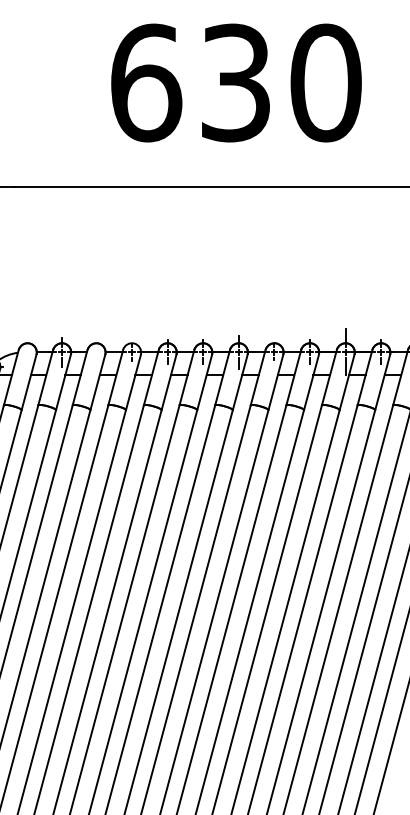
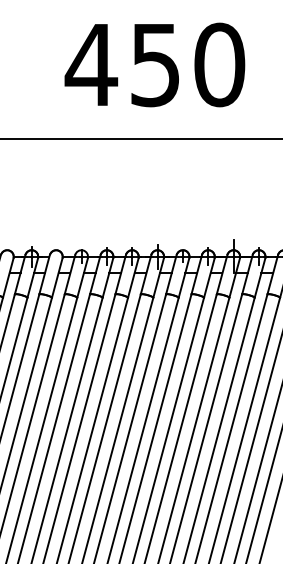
text: (188, 82) -> (121, 64), 630 -> 450

